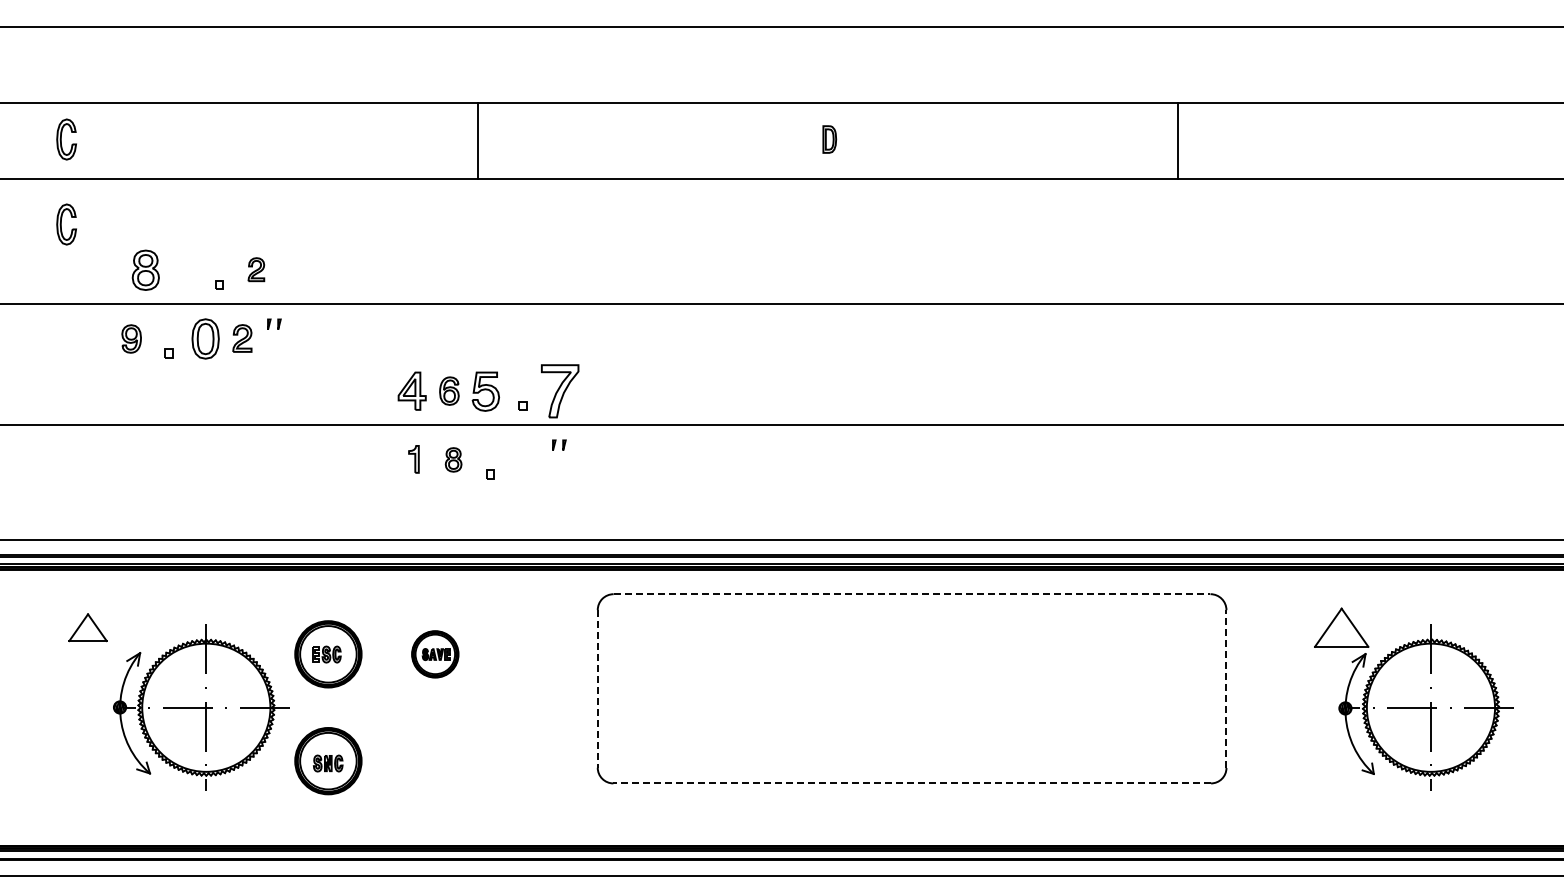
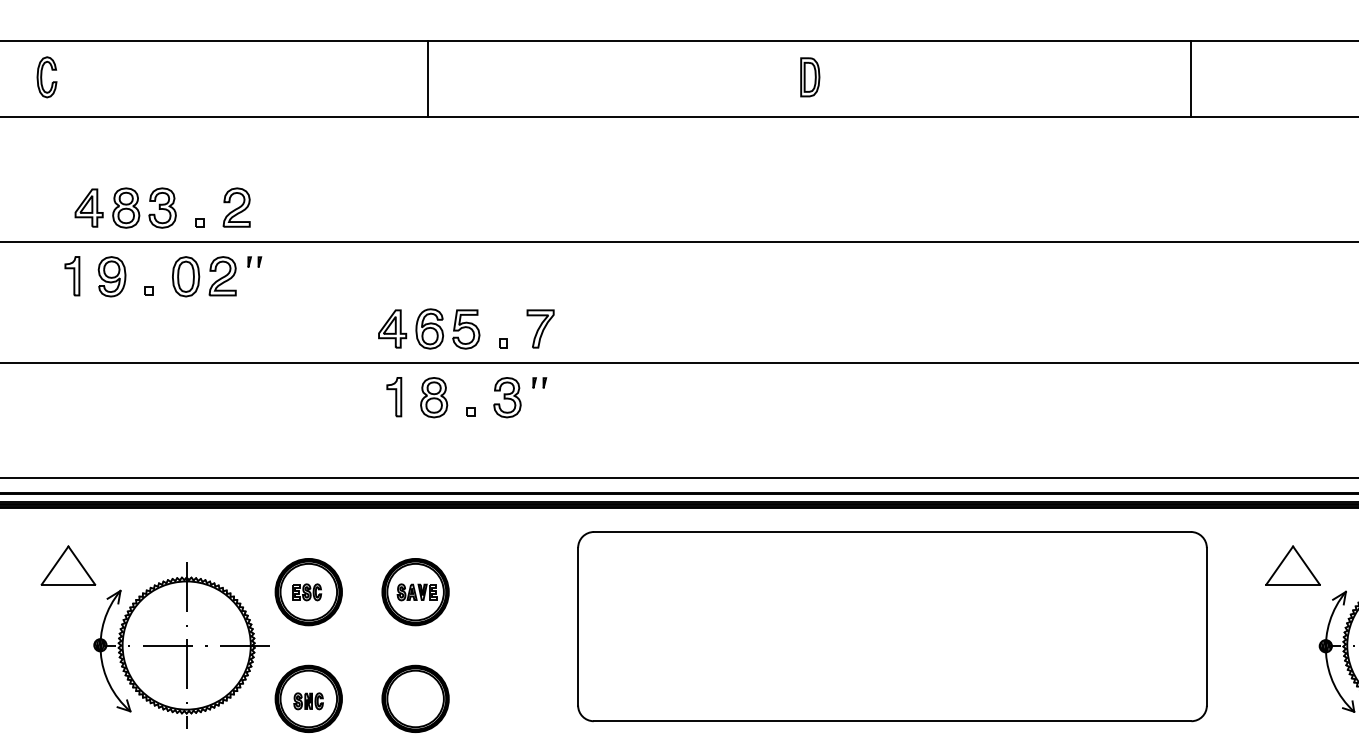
part: (829, 139) -> (809, 77), size x1.43
line: (477, 140) -> (427, 78), moved
line: (1177, 140) -> (1190, 78), moved
part: (66, 224) -> (46, 162), removed
part: (108, 269) -> (88, 207), added
part: (182, 269) -> (162, 207), added
part: (256, 269) -> (236, 207), size x1.67
part: (91, 338) -> (71, 276), added
part: (131, 338) -> (111, 276), size x1.43
part: (242, 338) -> (222, 276), size x1.43
part: (449, 390) -> (429, 328), size x1.43
part: (560, 390) -> (540, 328), size x0.71
part: (413, 459) -> (393, 397), size x1.43
part: (453, 459) -> (433, 397), size x1.67
part: (526, 459) -> (506, 397), added
line: (912, 594) -> (892, 532), dashed -> solid
part: (87, 627) -> (67, 565), size x1.43
part: (1341, 627) -> (1292, 565), moved
part: (435, 654) -> (415, 592), size x1.43
line: (597, 688) -> (577, 626), dashed -> solid
line: (1226, 689) -> (1206, 627), dashed -> solid
part: (435, 761) -> (415, 699), added
line: (912, 783) -> (892, 721), dashed -> solid

